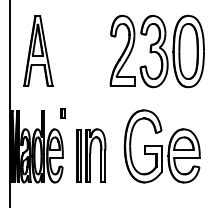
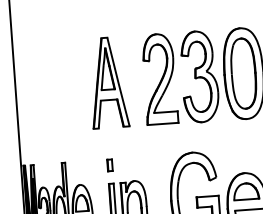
part: (38, 50) -> (108, 82), moved
part: (62, 113) -> (109, 165), moved

